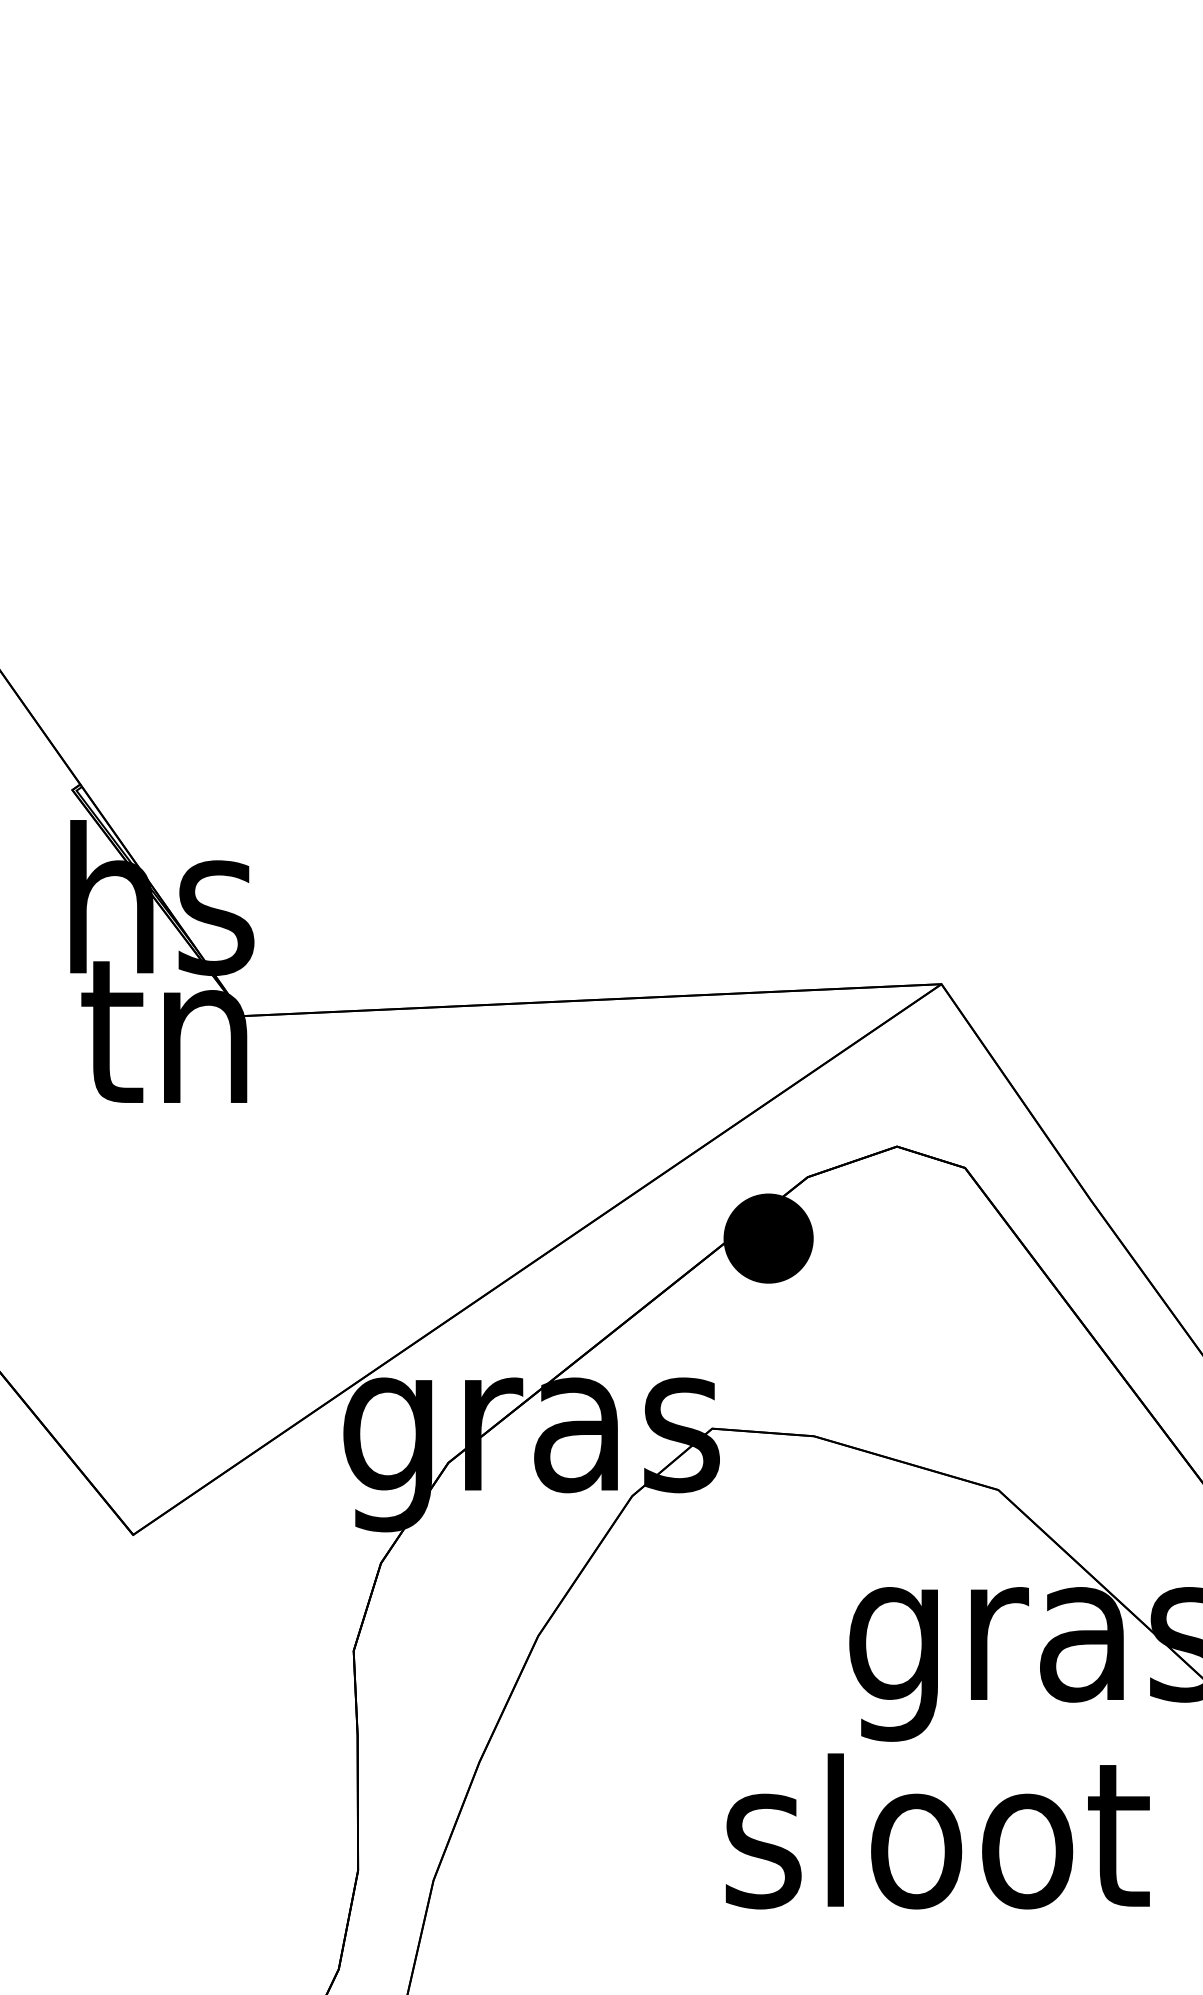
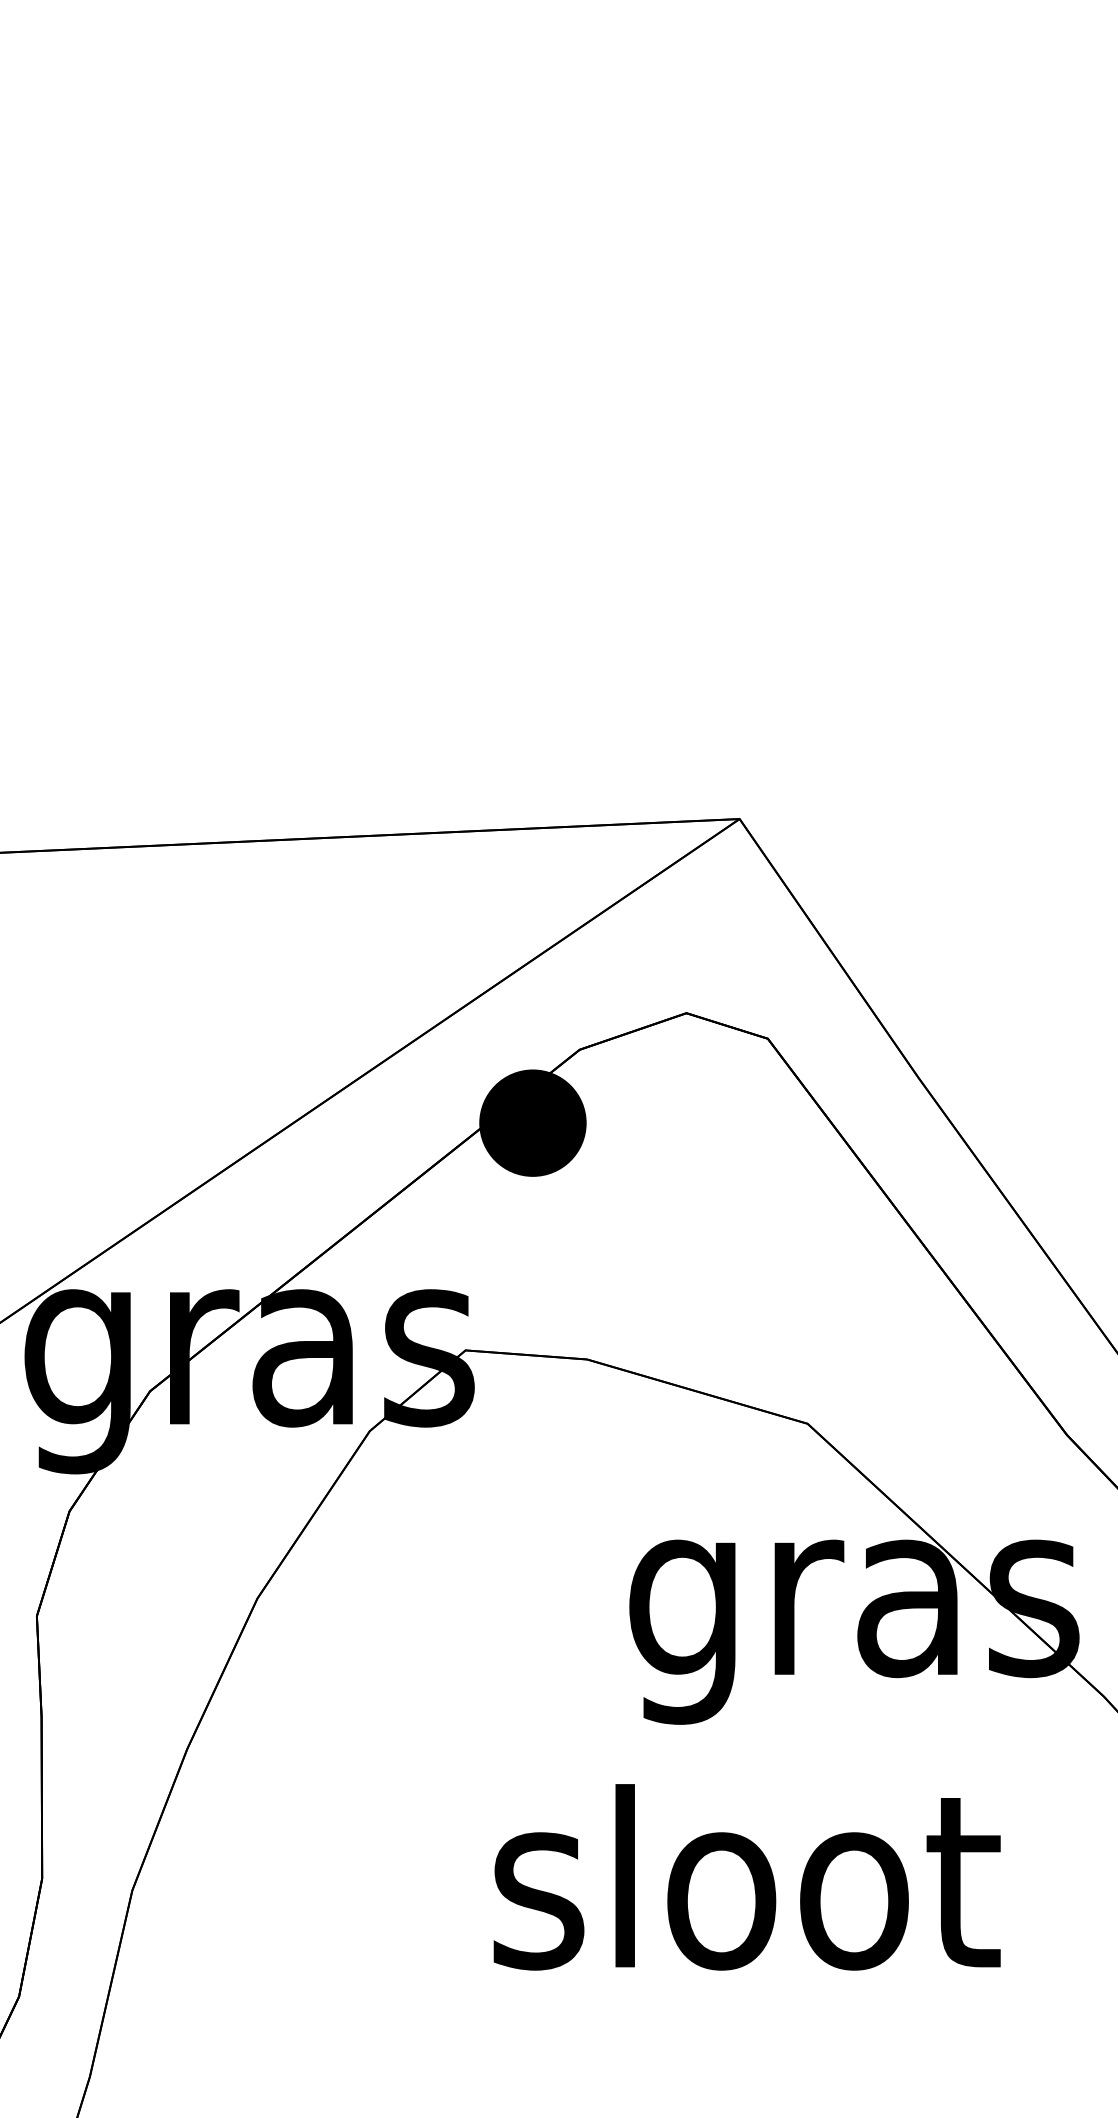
text: (937, 1831) -> (746, 1877), moved

